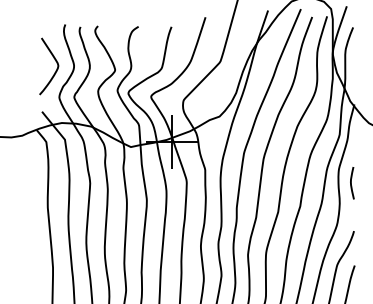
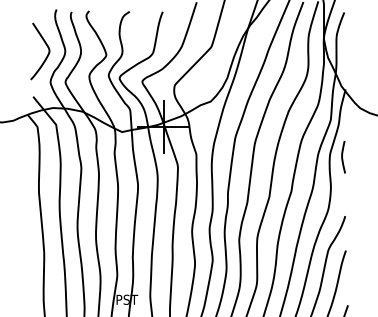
curve: (351, 183) -> (342, 157), moved

